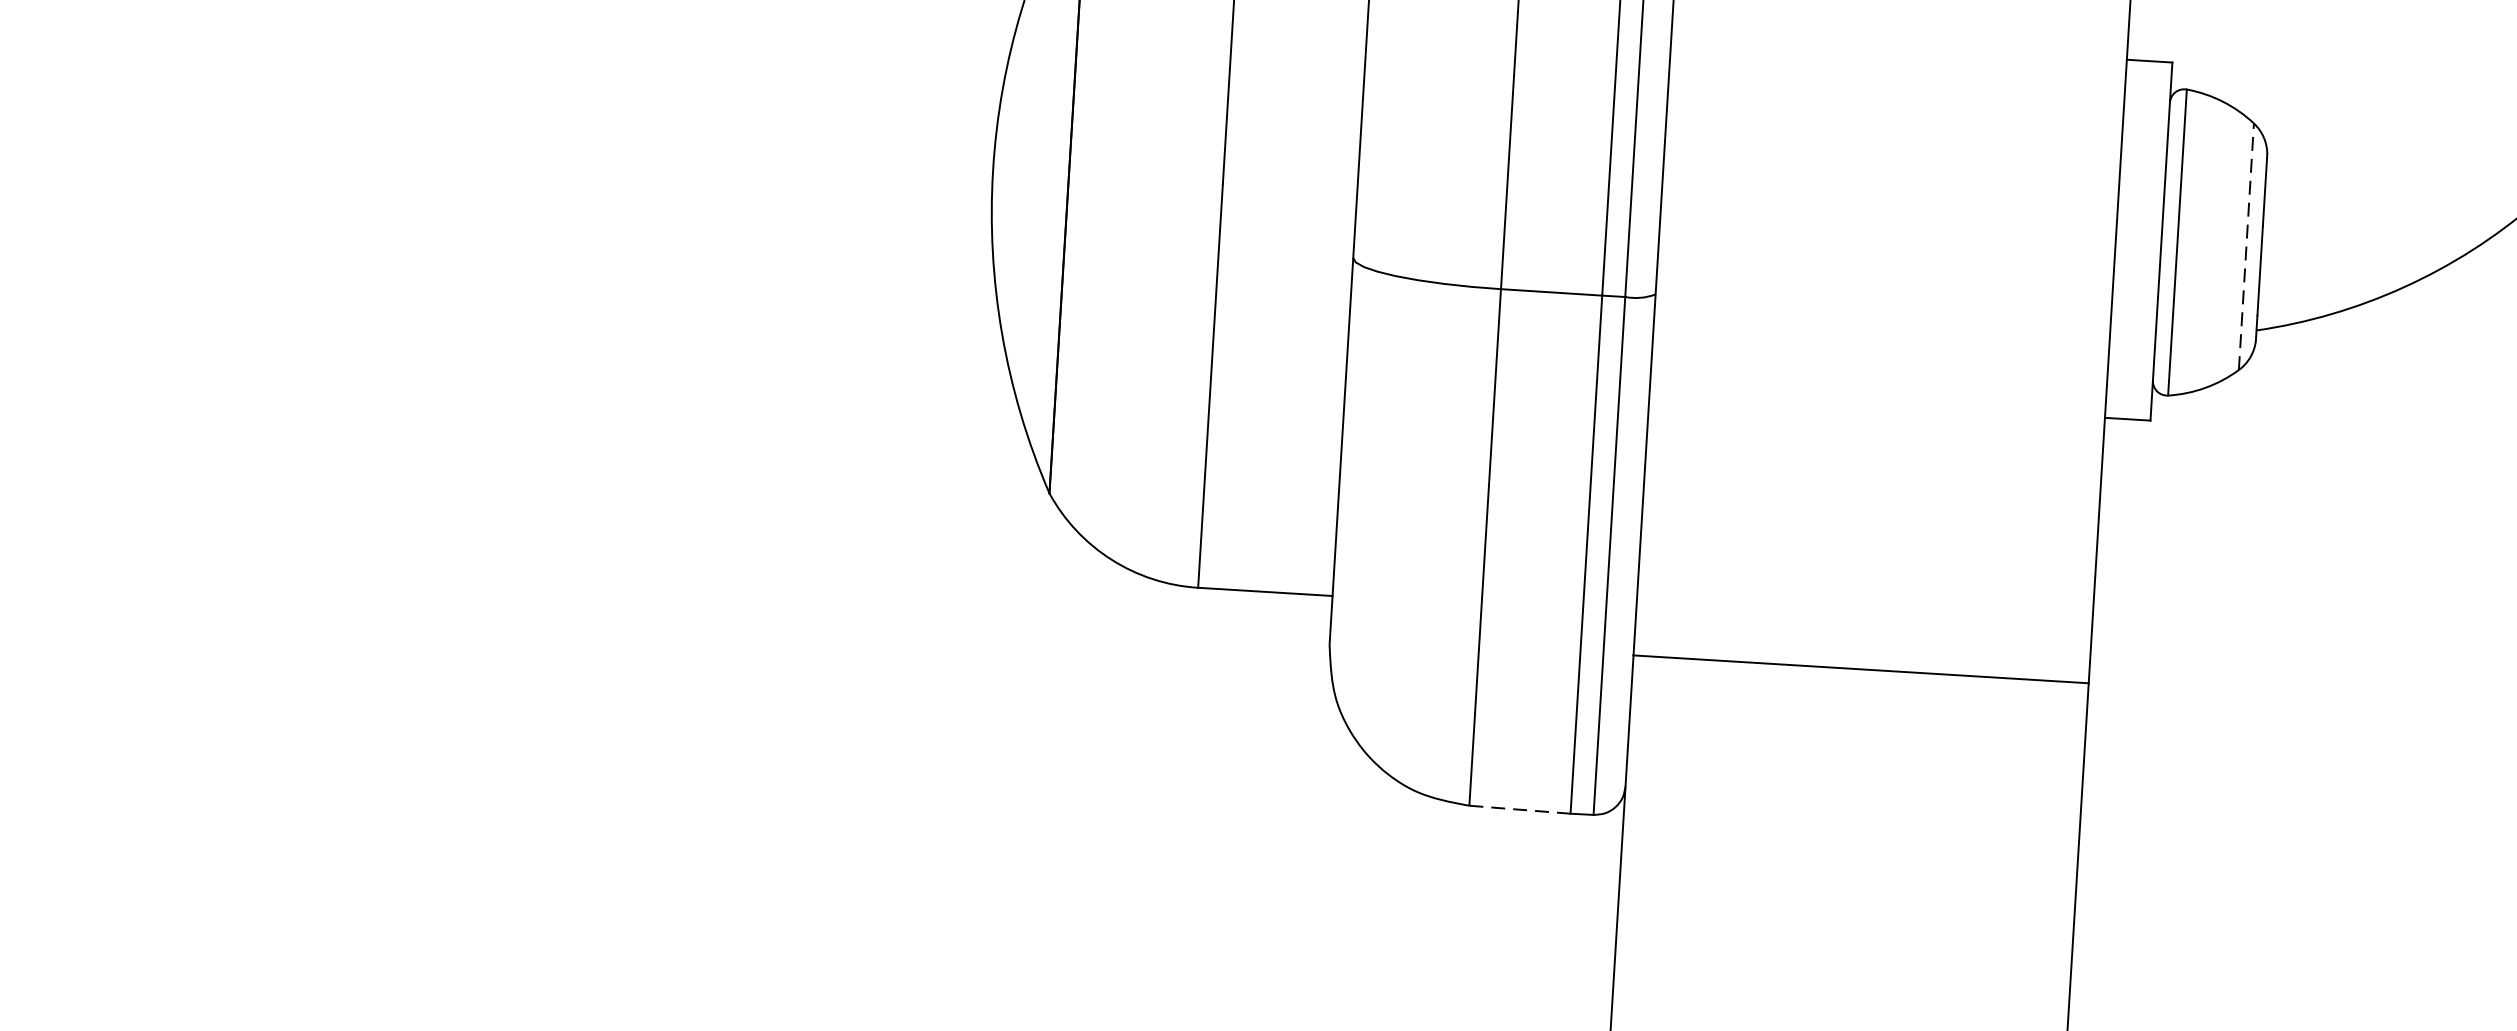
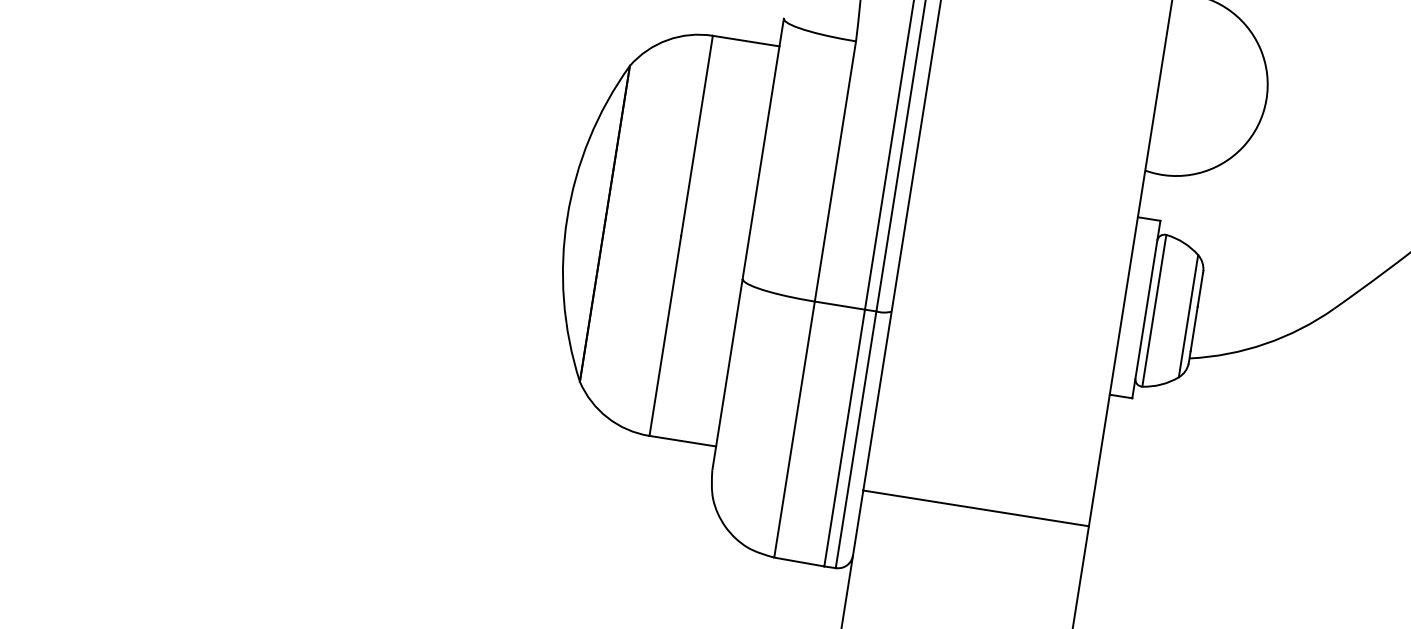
line: (2246, 247) -> (1188, 316), dashed -> solid
line: (1520, 810) -> (799, 562), dashed -> solid

